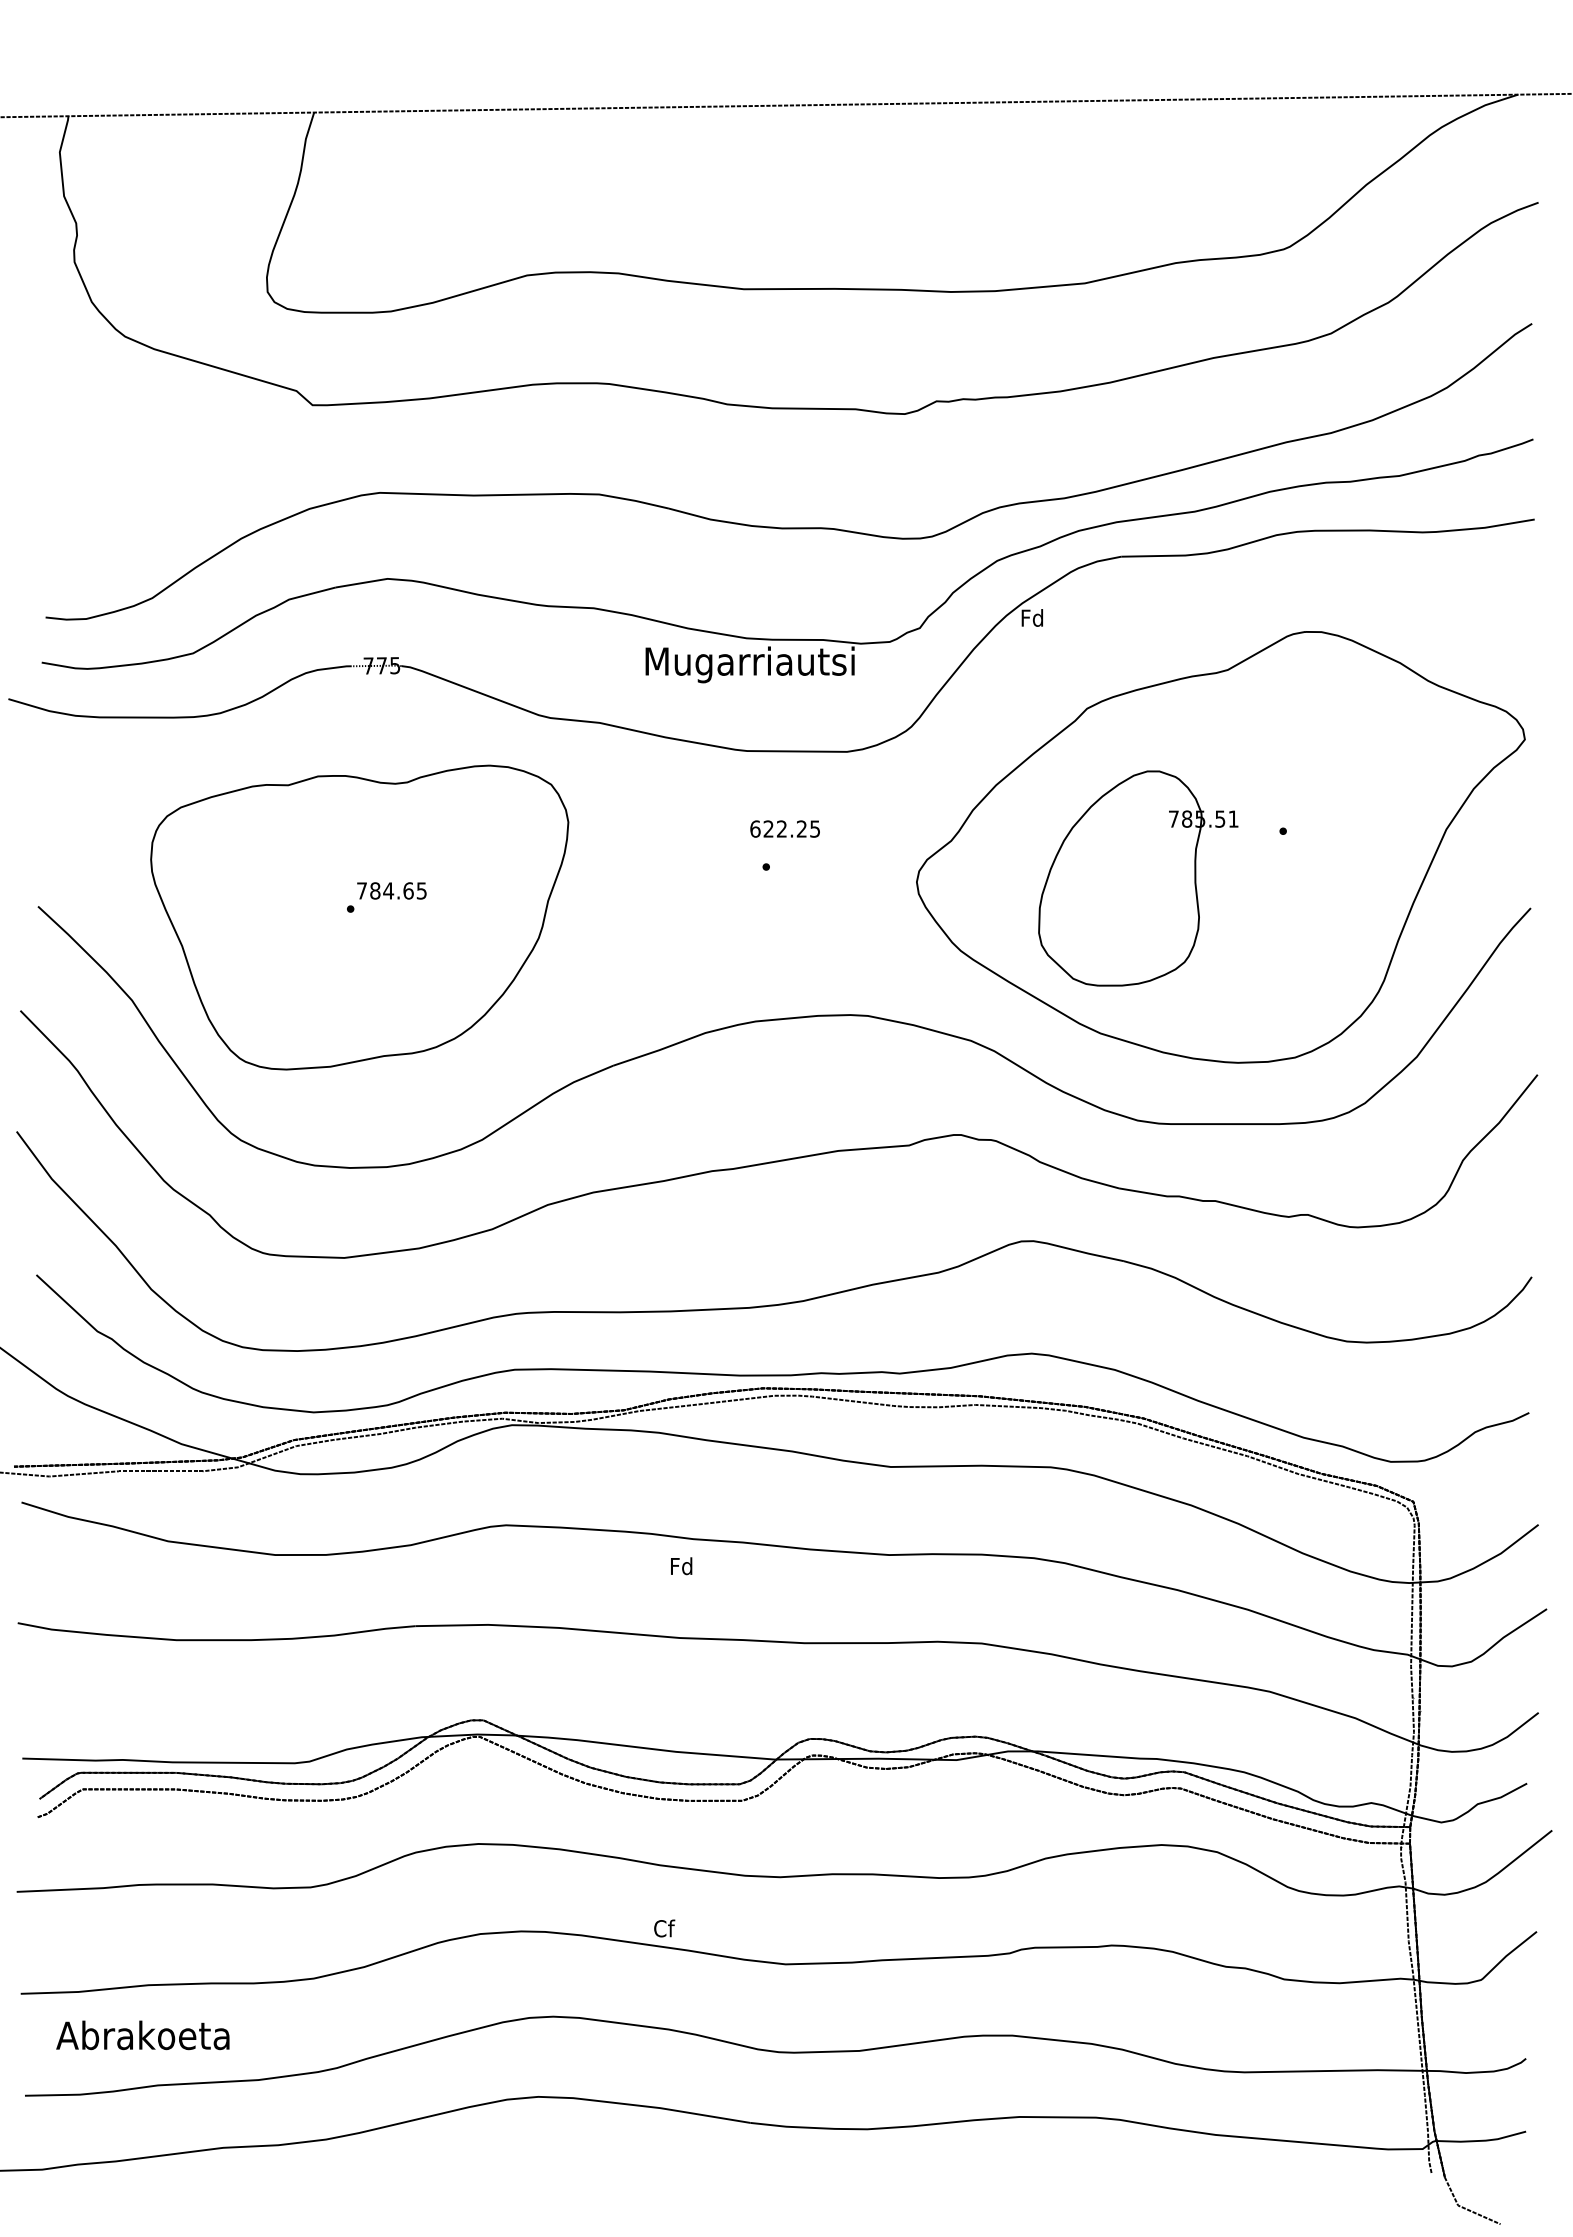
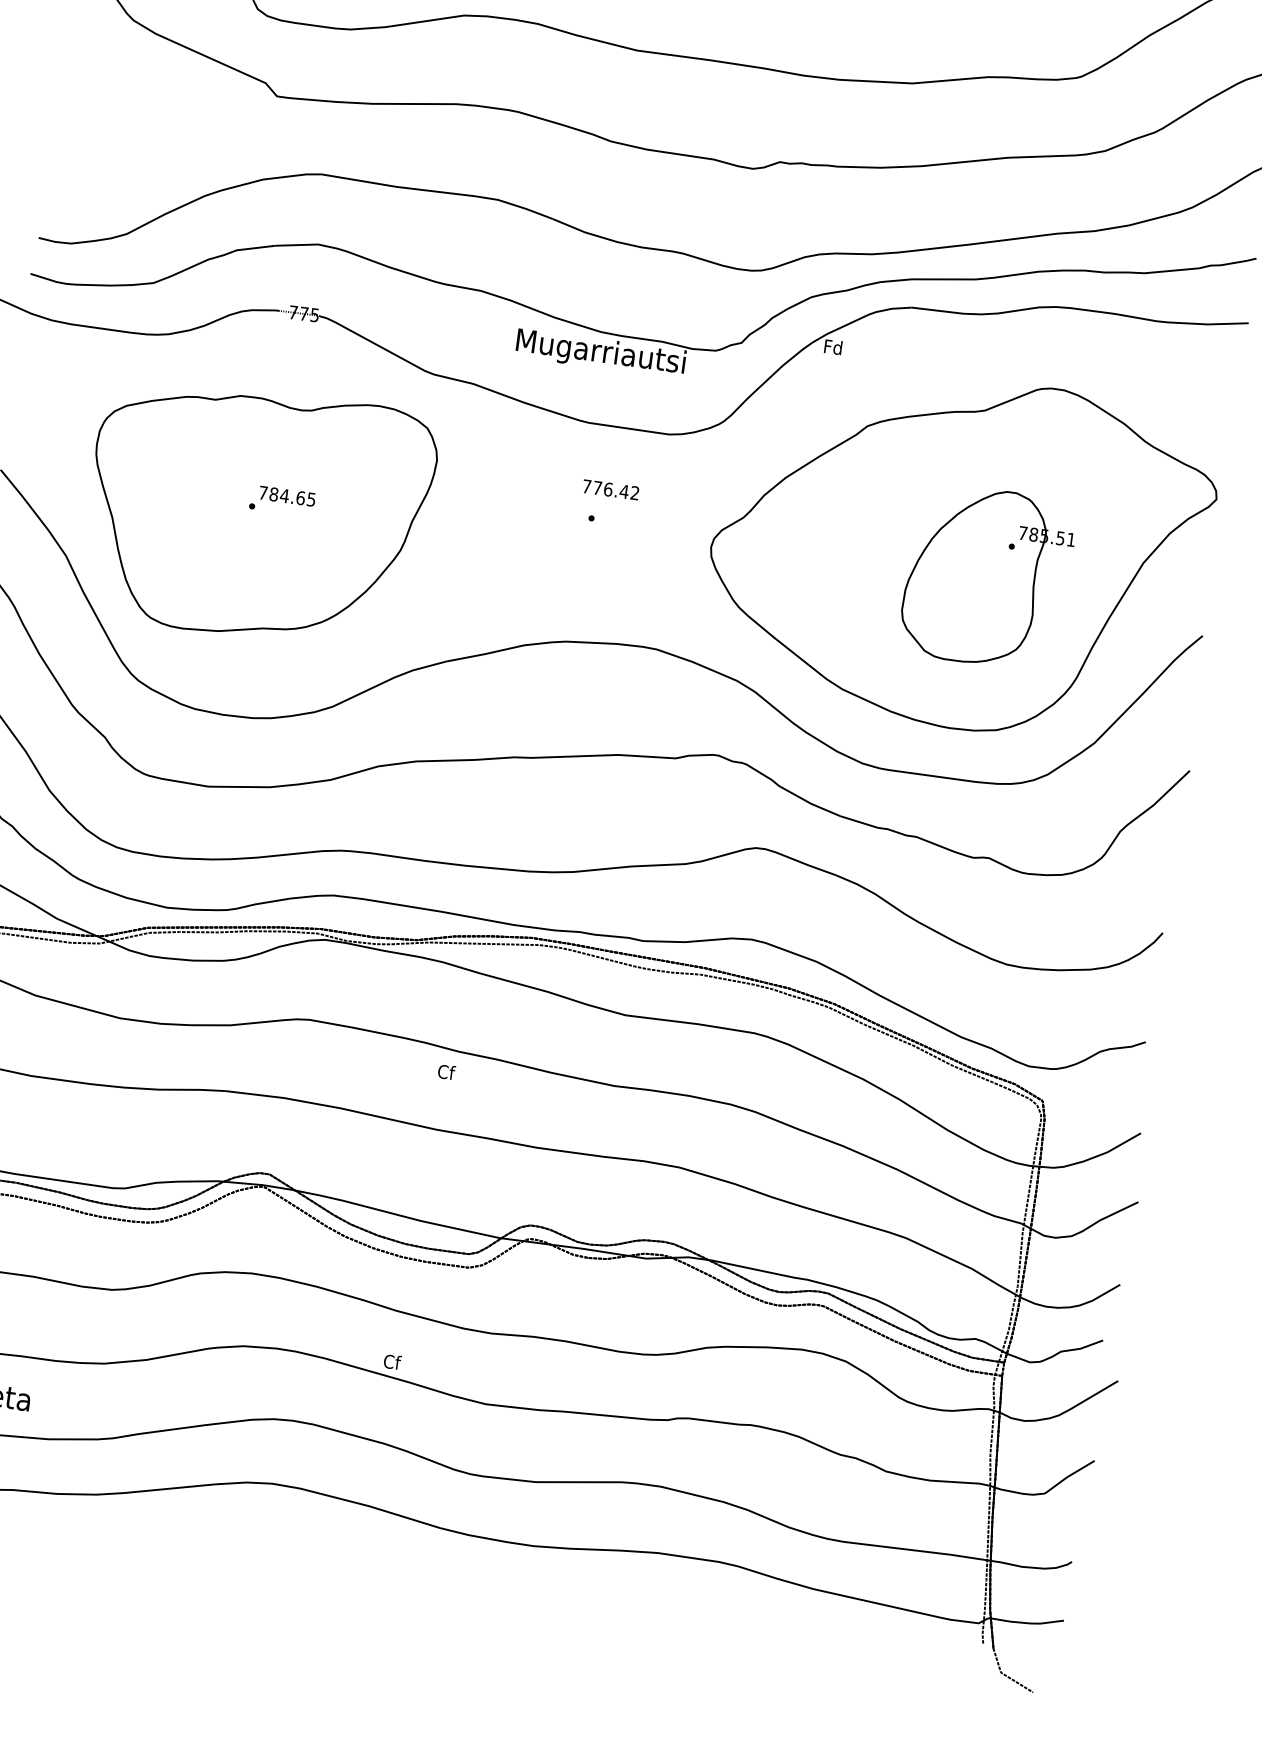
text: (784, 828) -> (610, 489), 622.25 -> 776.42
part: (1138, 878) -> (988, 577), moved
text: (681, 1566) -> (446, 1072), Fd -> Cf

